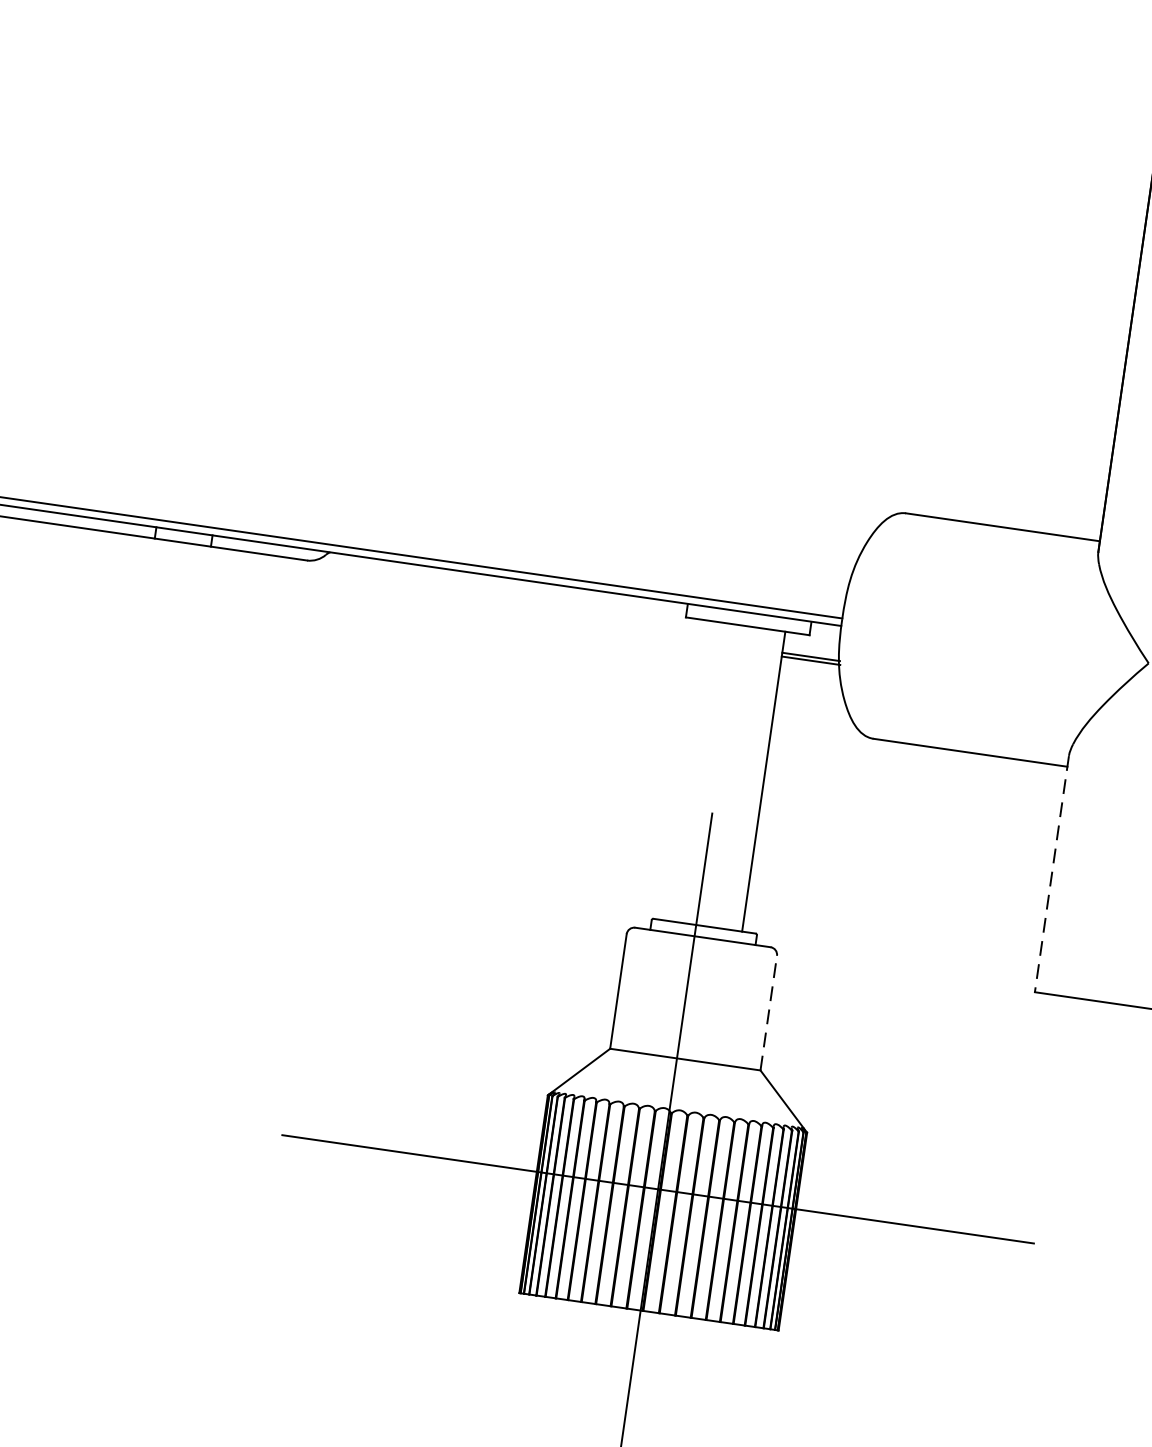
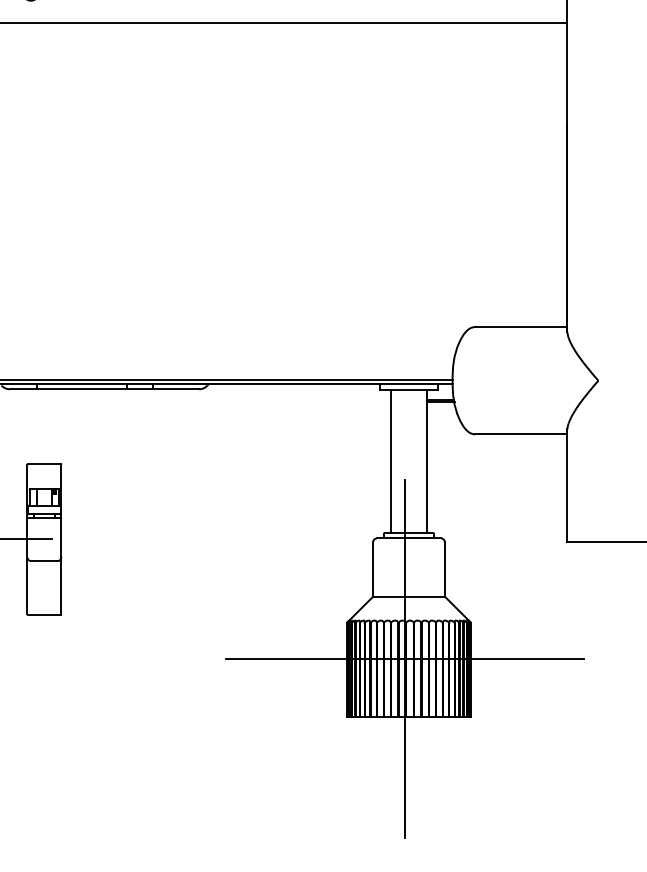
line: (689, 770) -> (391, 461), added
line: (1051, 876) -> (567, 486), dashed -> solid
line: (768, 1011) -> (444, 568), dashed -> solid

